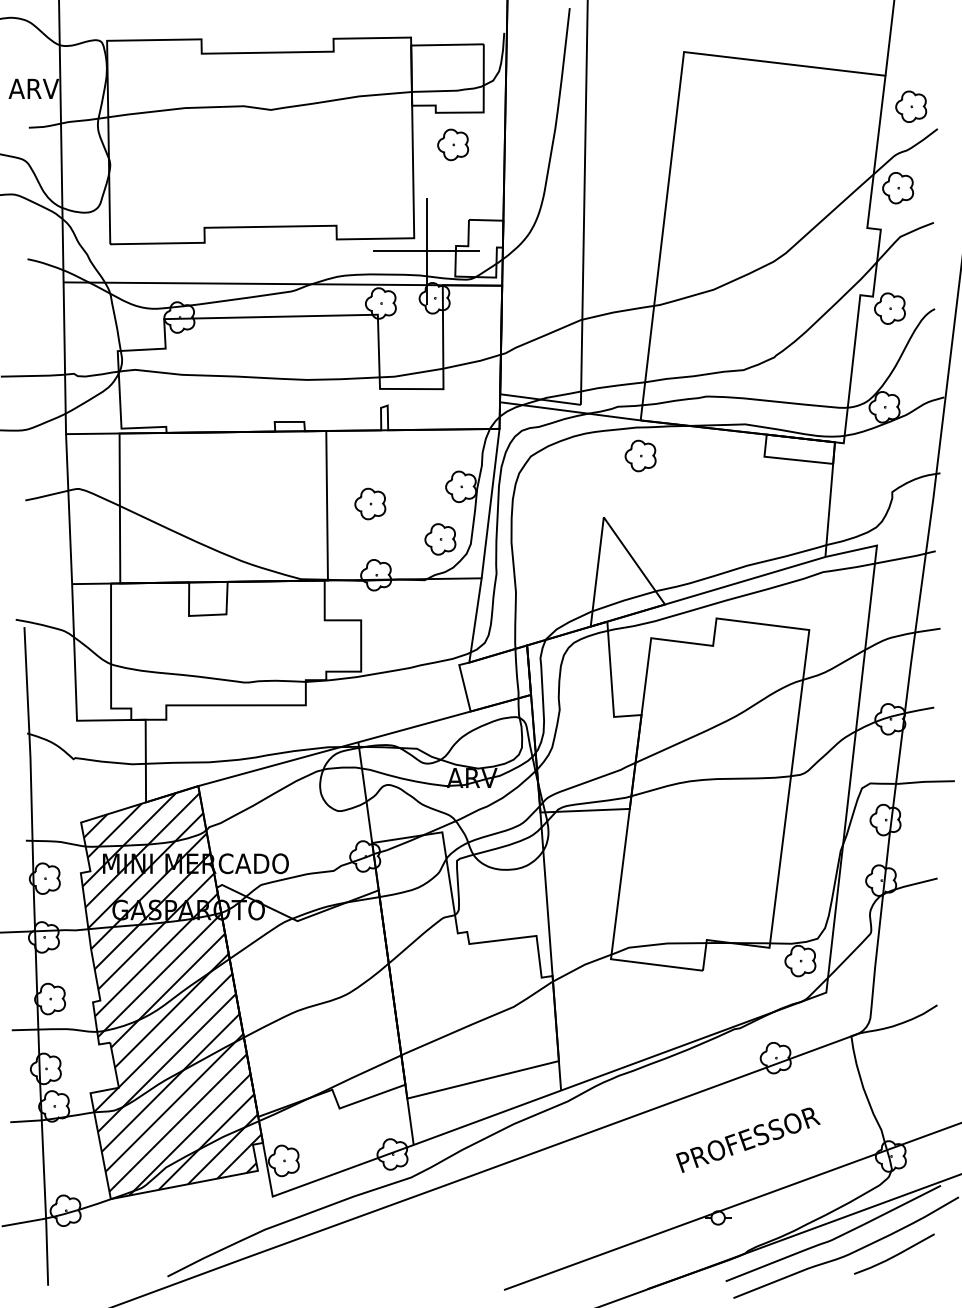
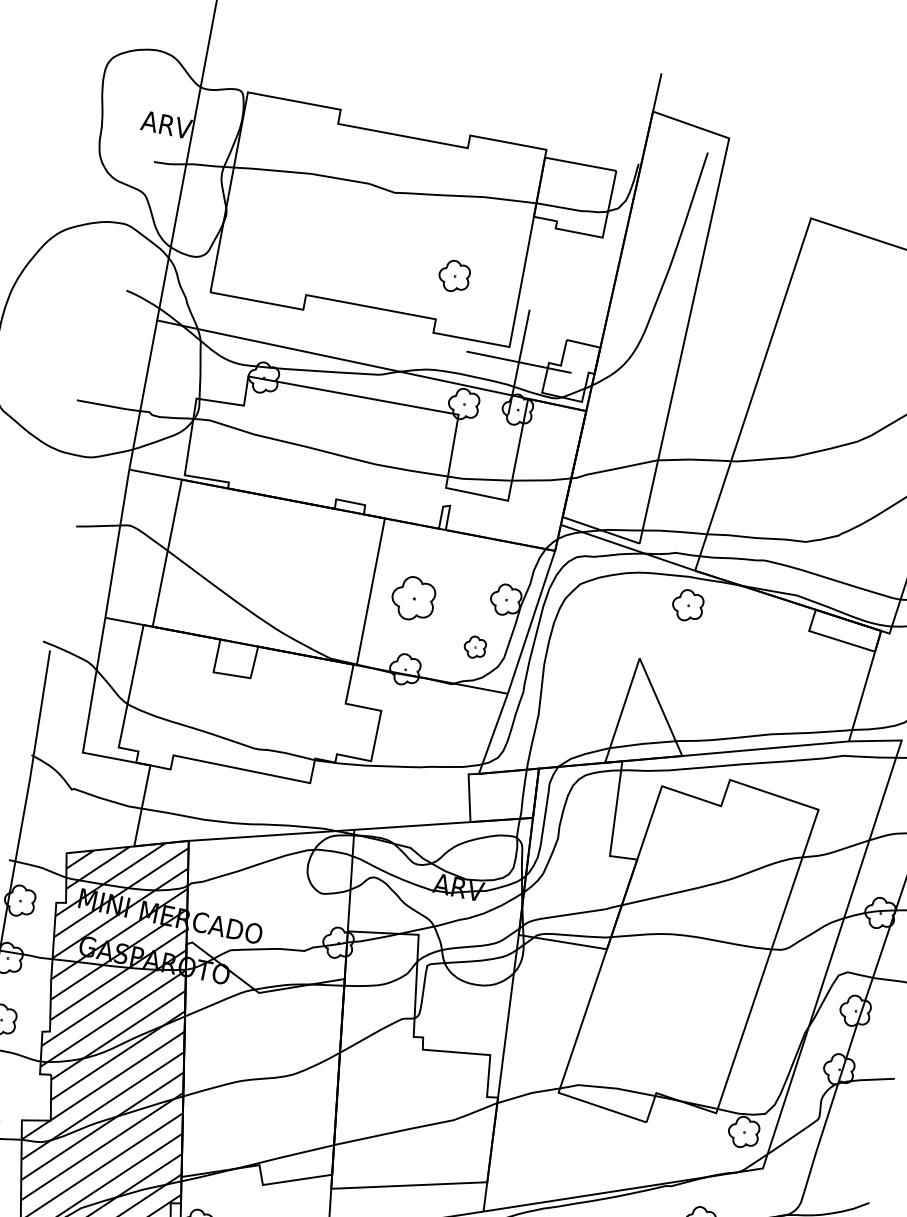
part: (453, 144) -> (454, 276), moved
part: (370, 503) -> (413, 598), size x1.4
part: (440, 539) -> (475, 647), size x0.7

